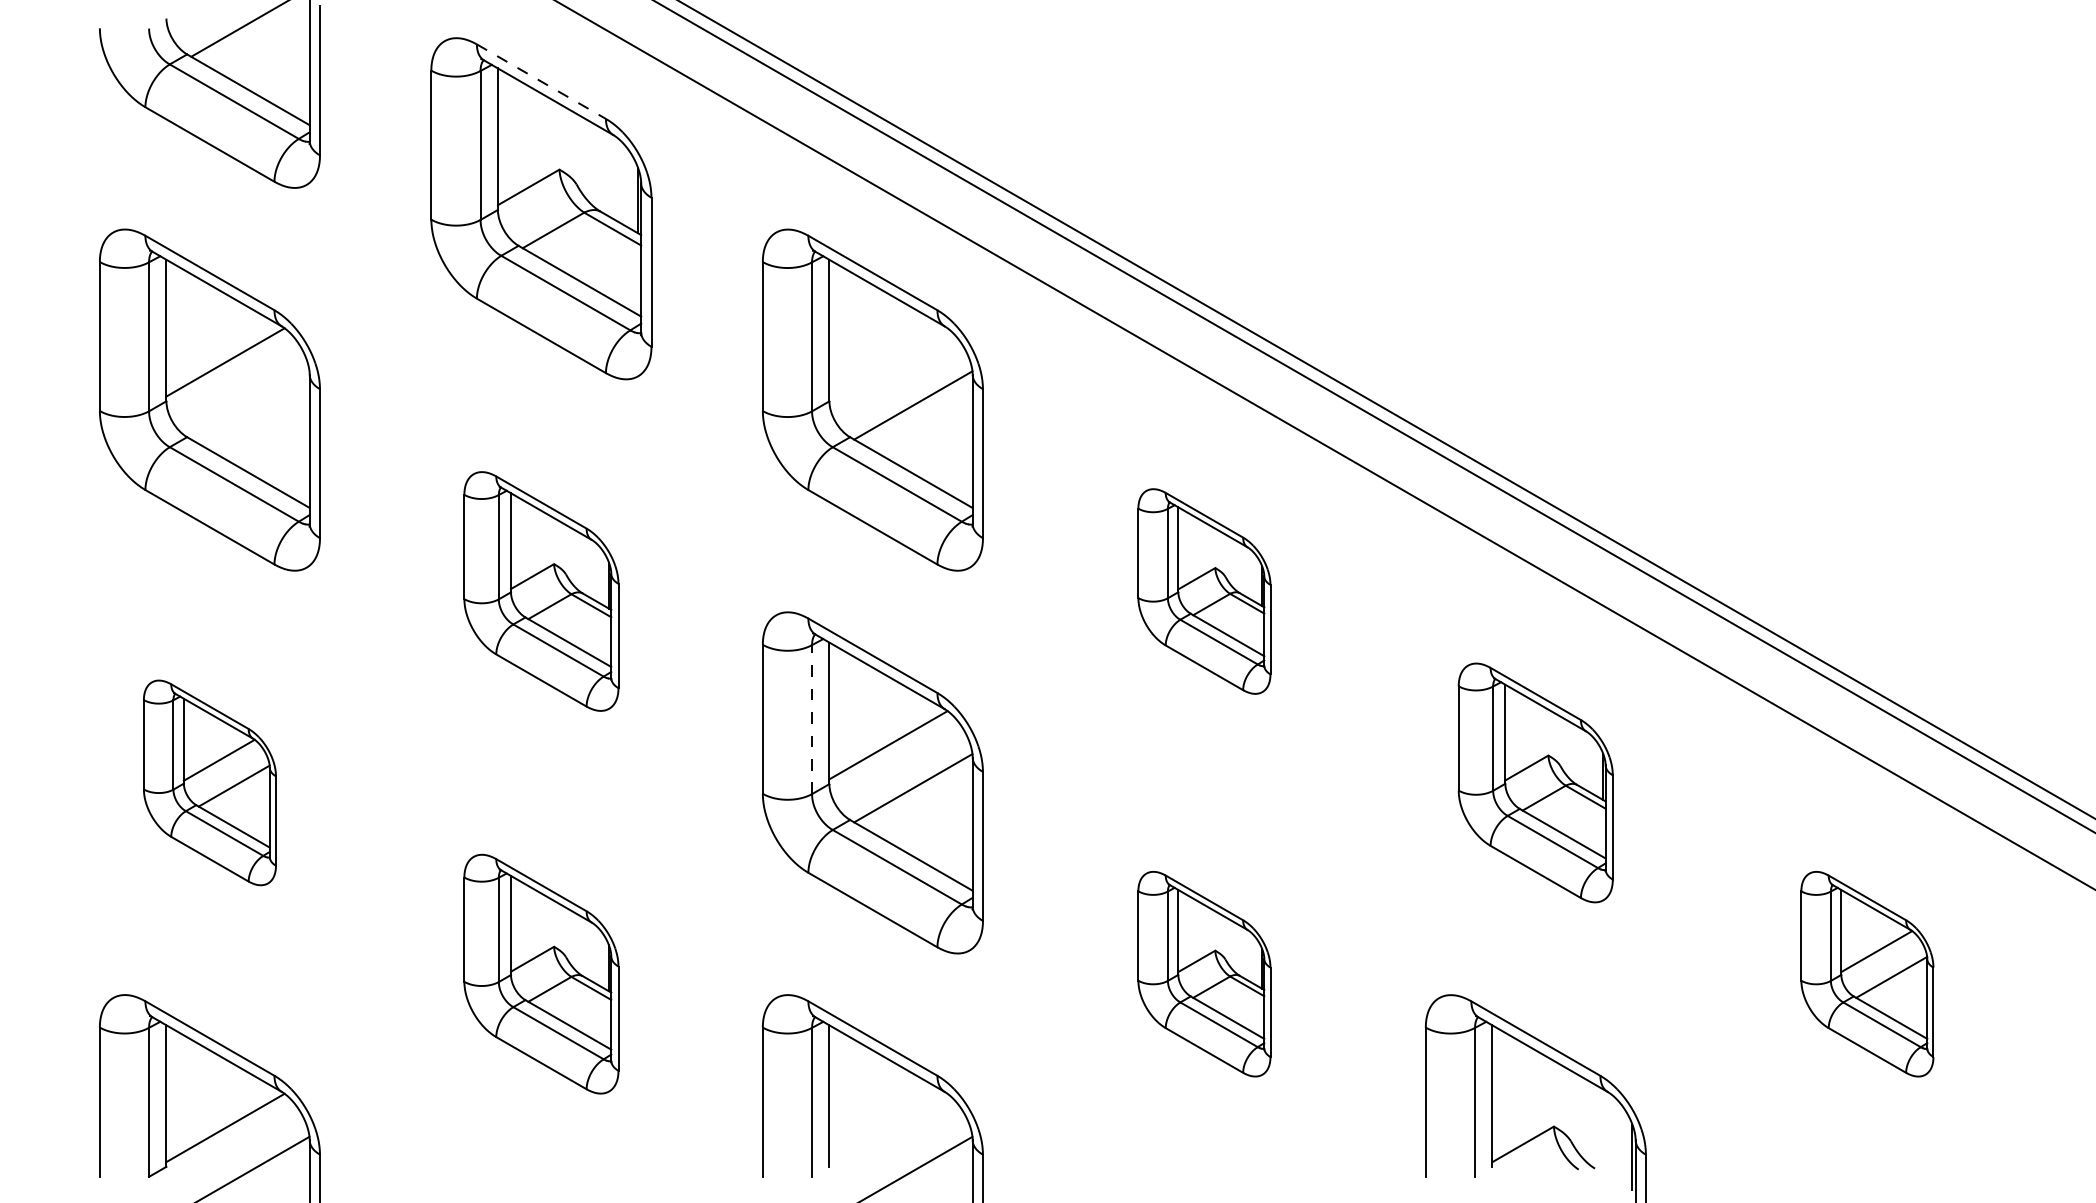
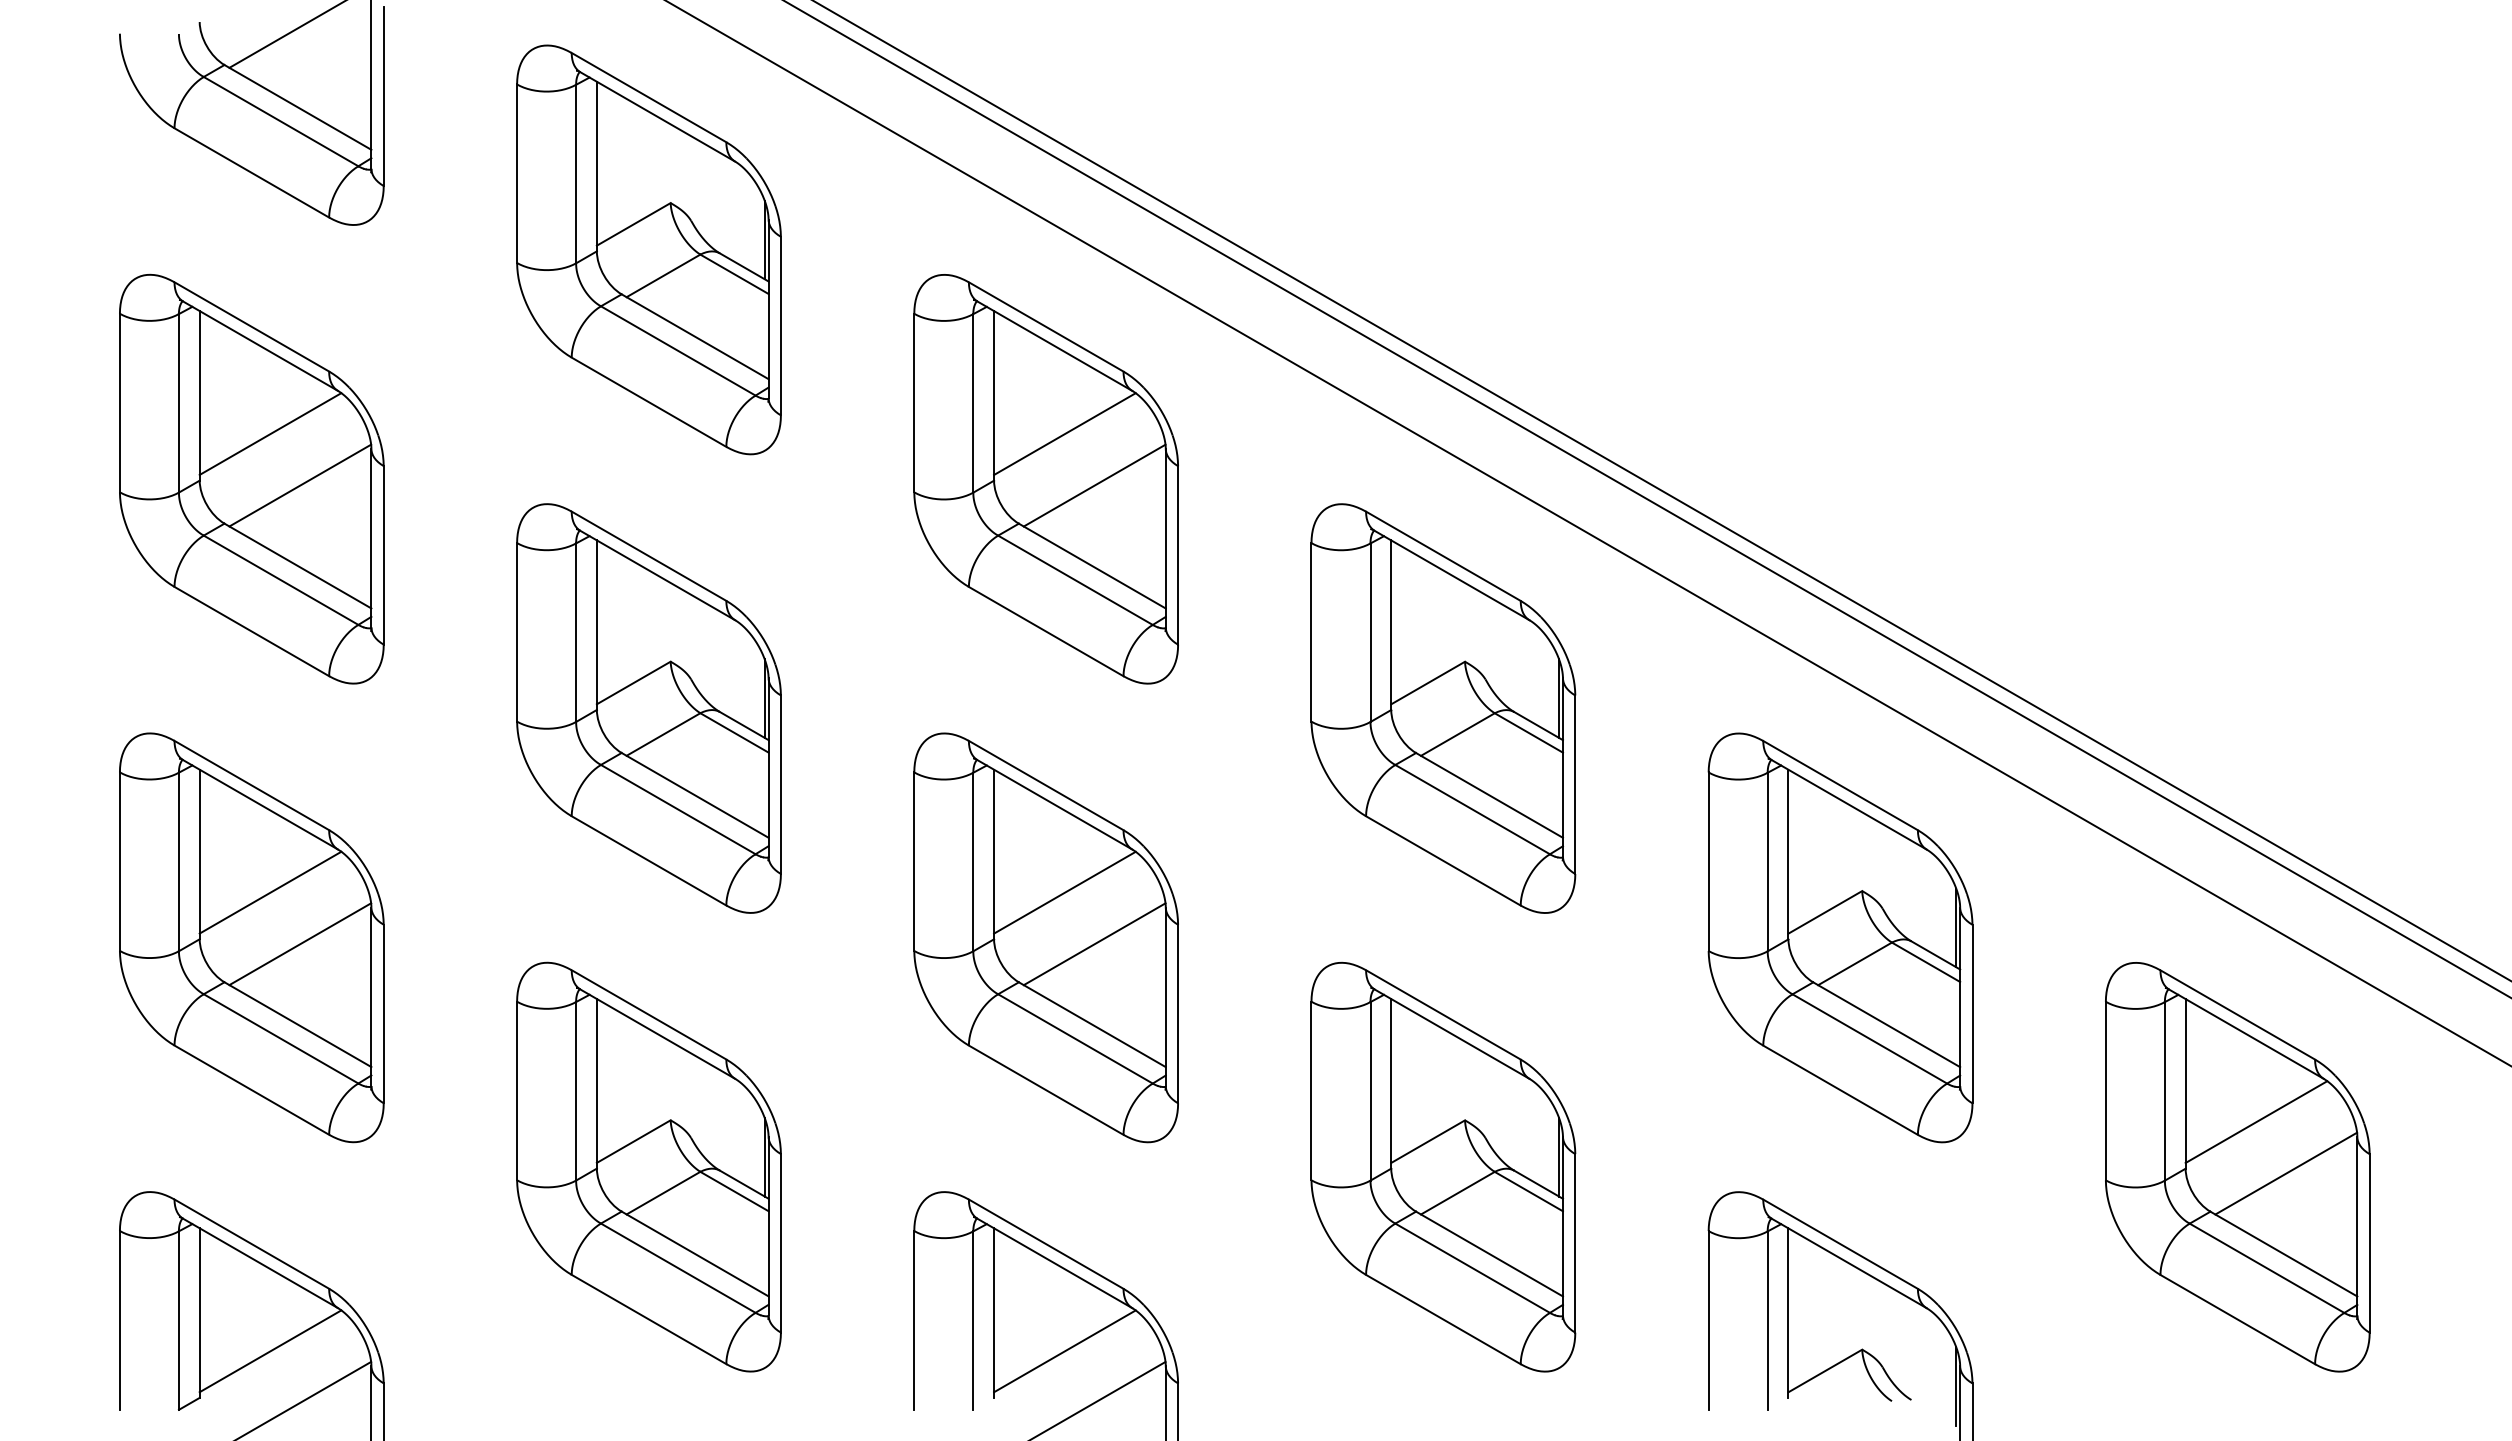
line: (541, 81) -> (649, 97), dashed -> solid
line: (888, 362) -> (1064, 434), added
line: (250, 405) -> (300, 485), added
part: (541, 591) -> (649, 708), size x1.43
part: (1204, 591) -> (1443, 708), size x1.67
line: (812, 719) -> (973, 861), dashed -> solid
part: (209, 782) -> (251, 937), size x1.67
part: (1535, 782) -> (1840, 937), size x1.43
part: (541, 973) -> (649, 1166), size x1.43
part: (1204, 973) -> (1443, 1166), size x1.67
part: (1867, 973) -> (2237, 1166), size x1.67
line: (888, 1127) -> (1064, 1350), added

